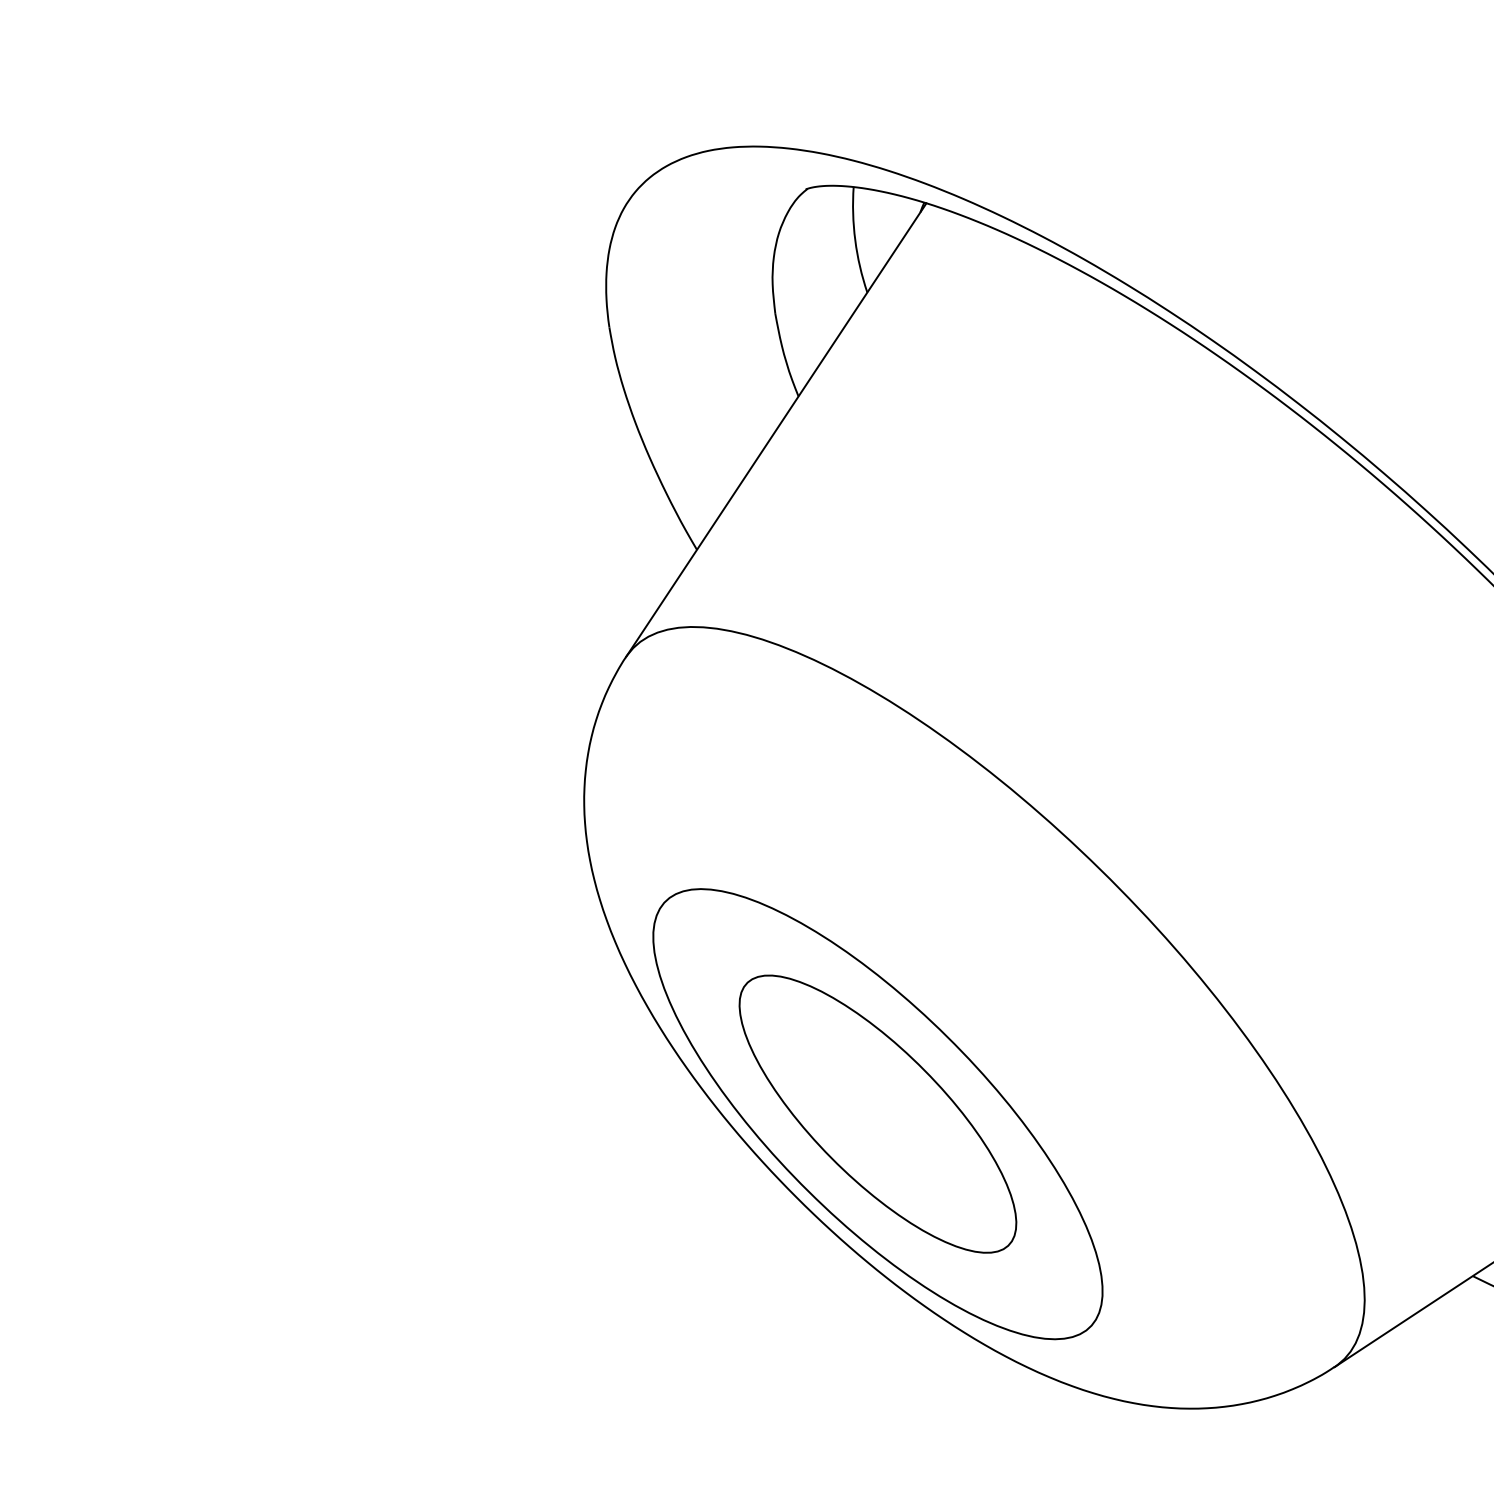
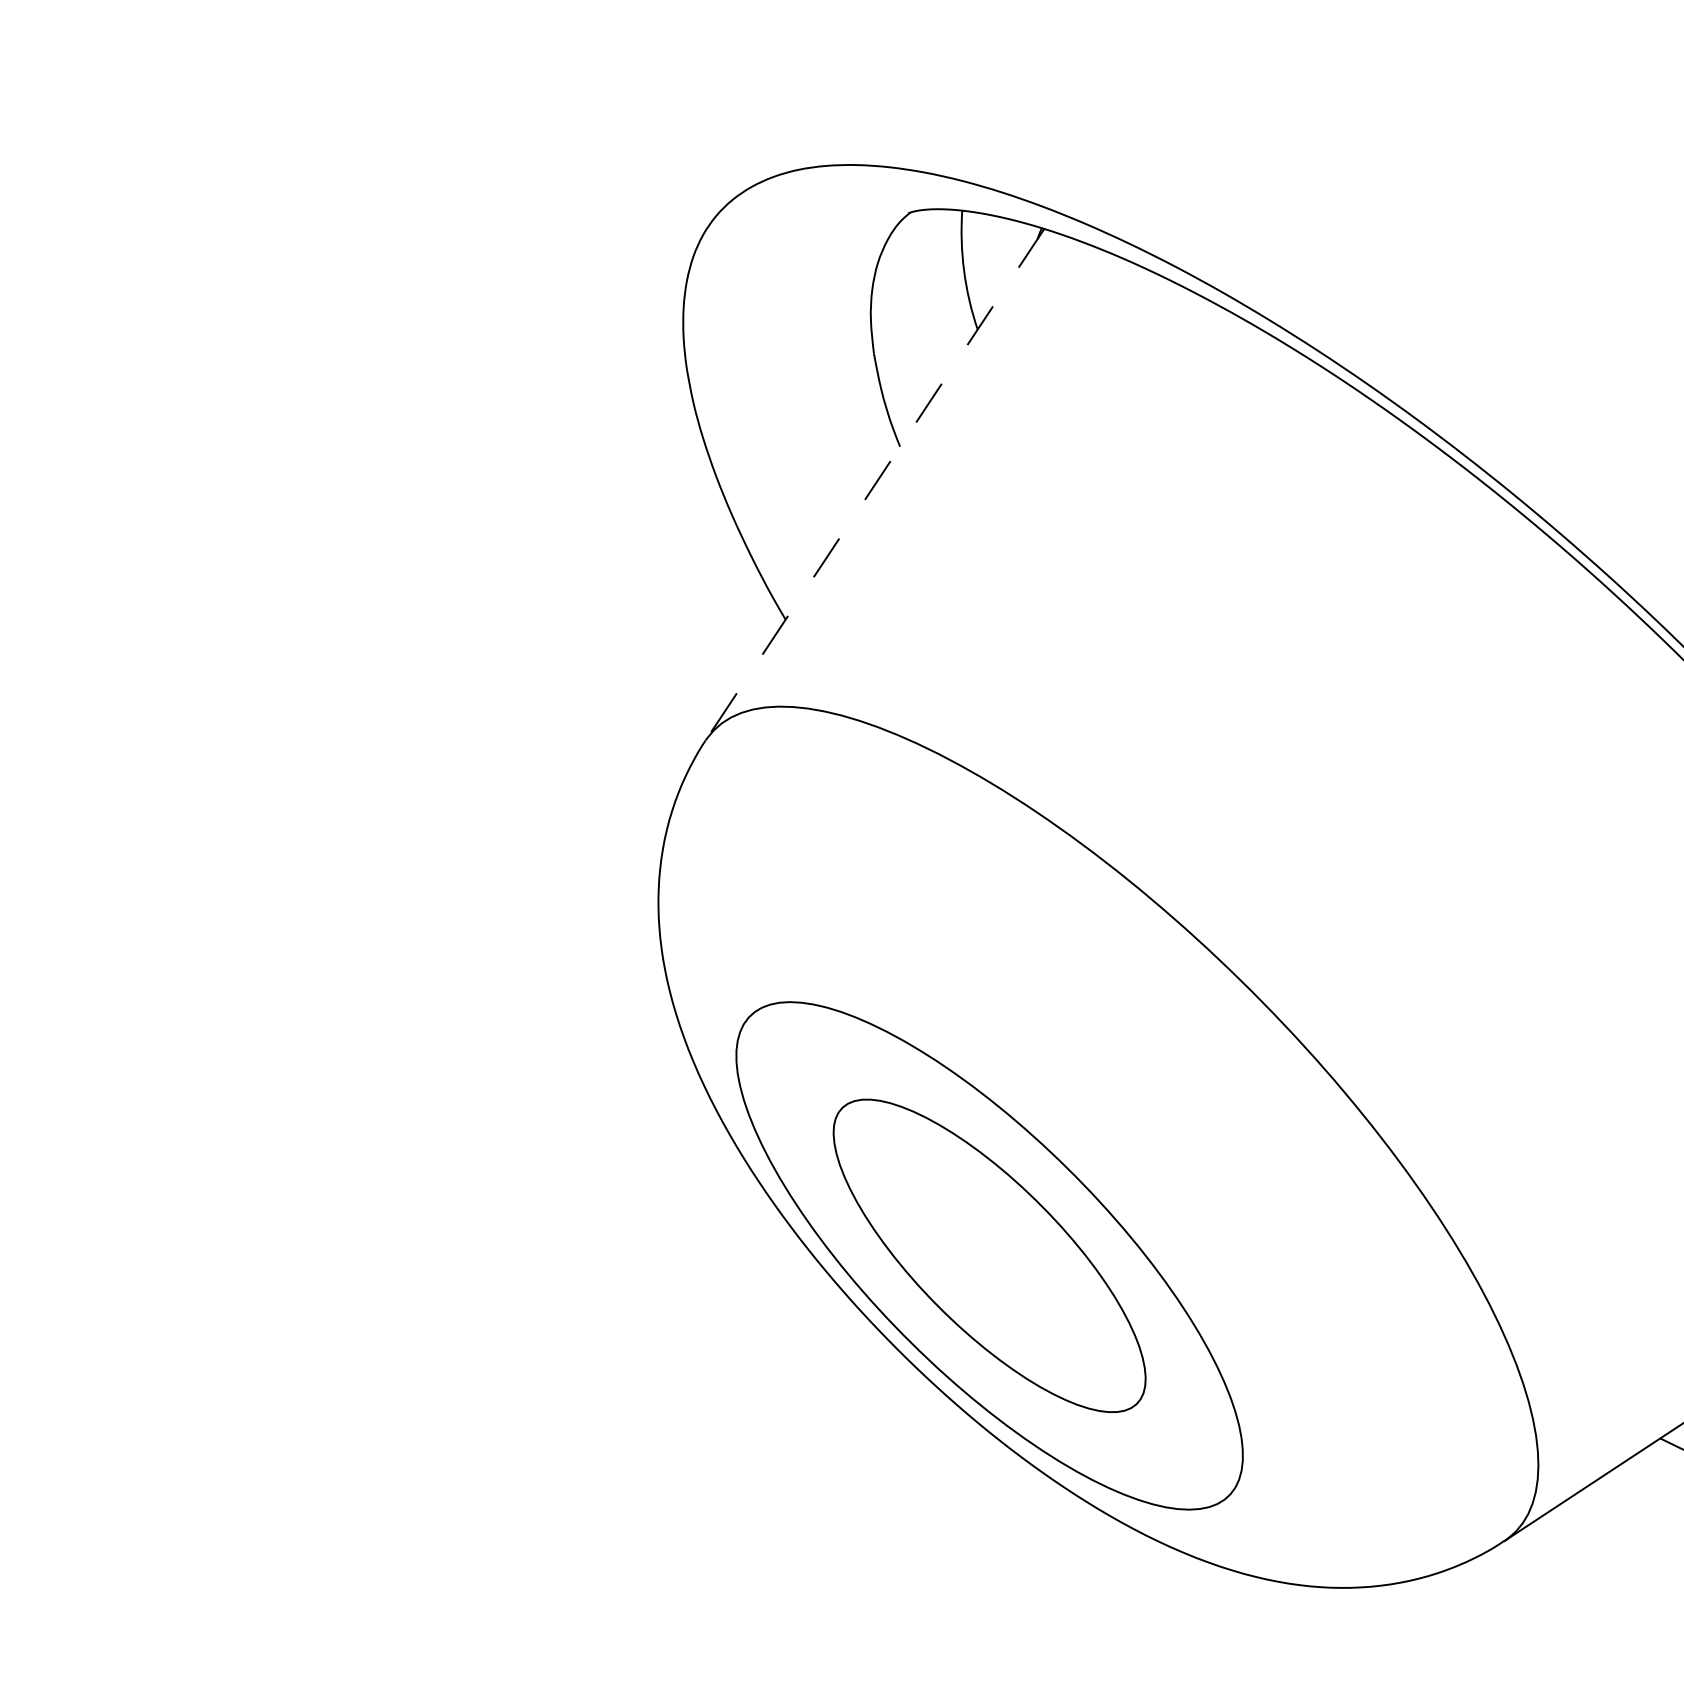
line: (775, 429) -> (874, 484), solid -> dashed

